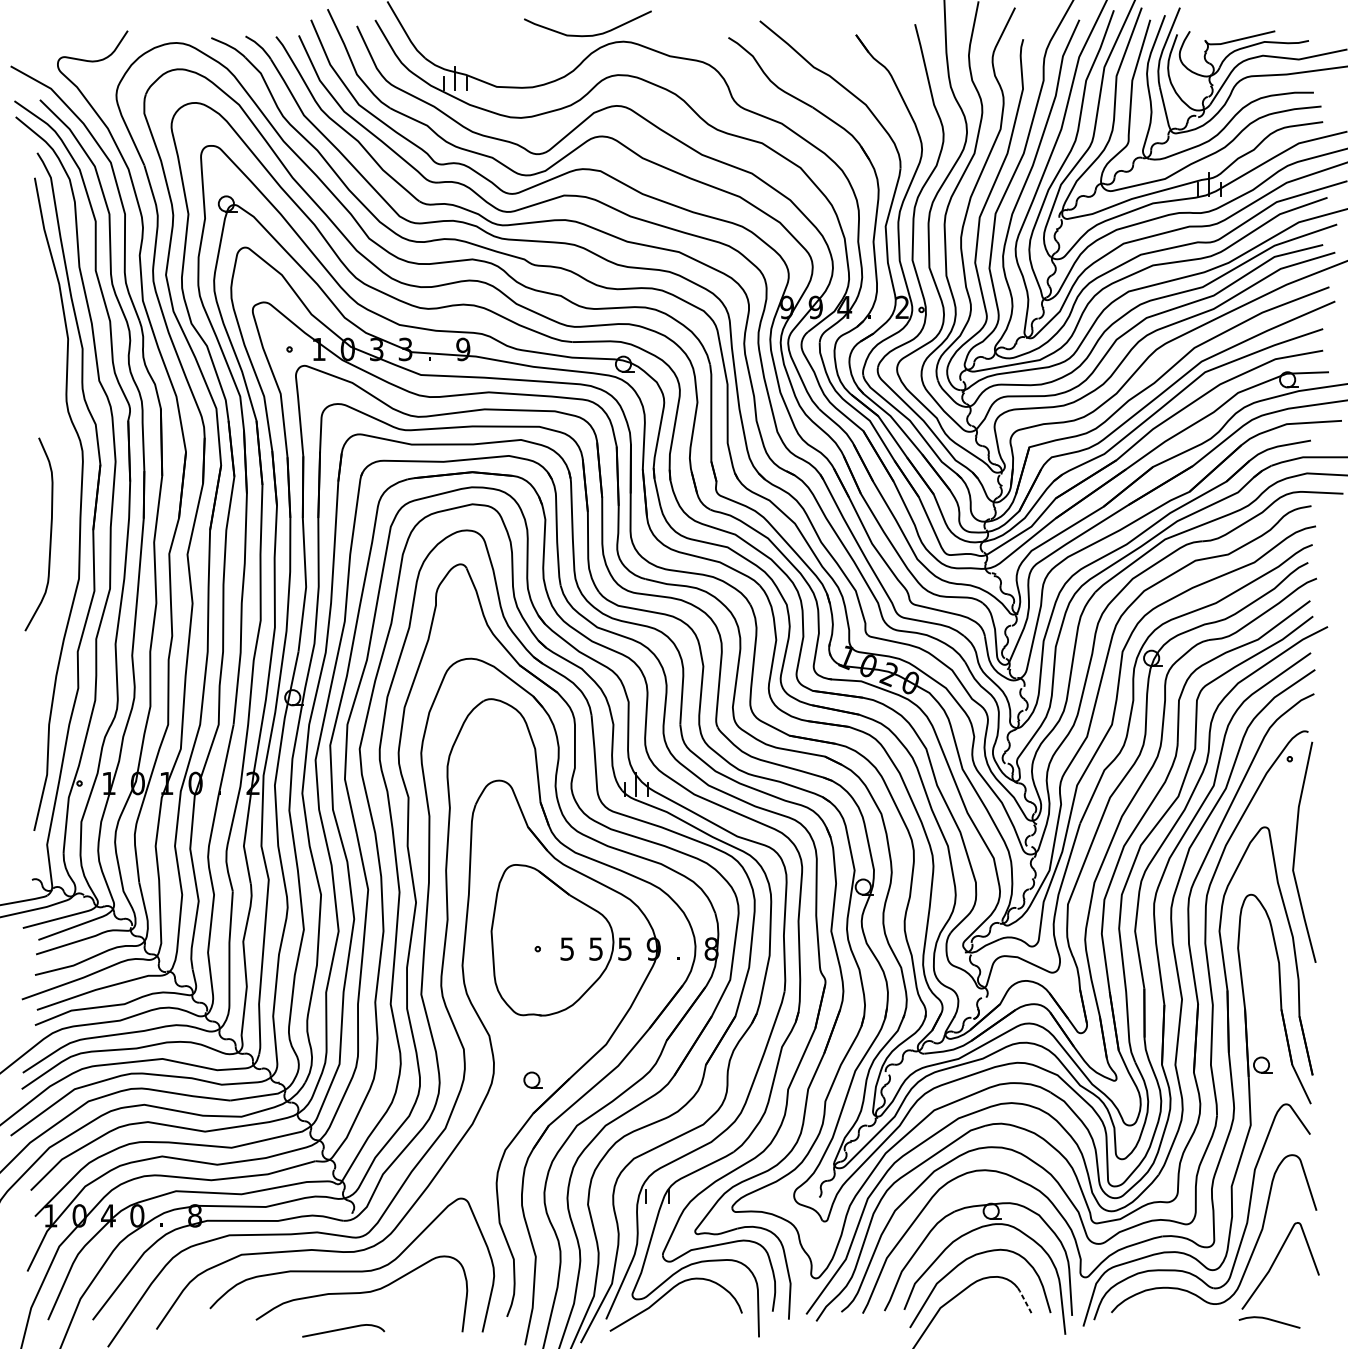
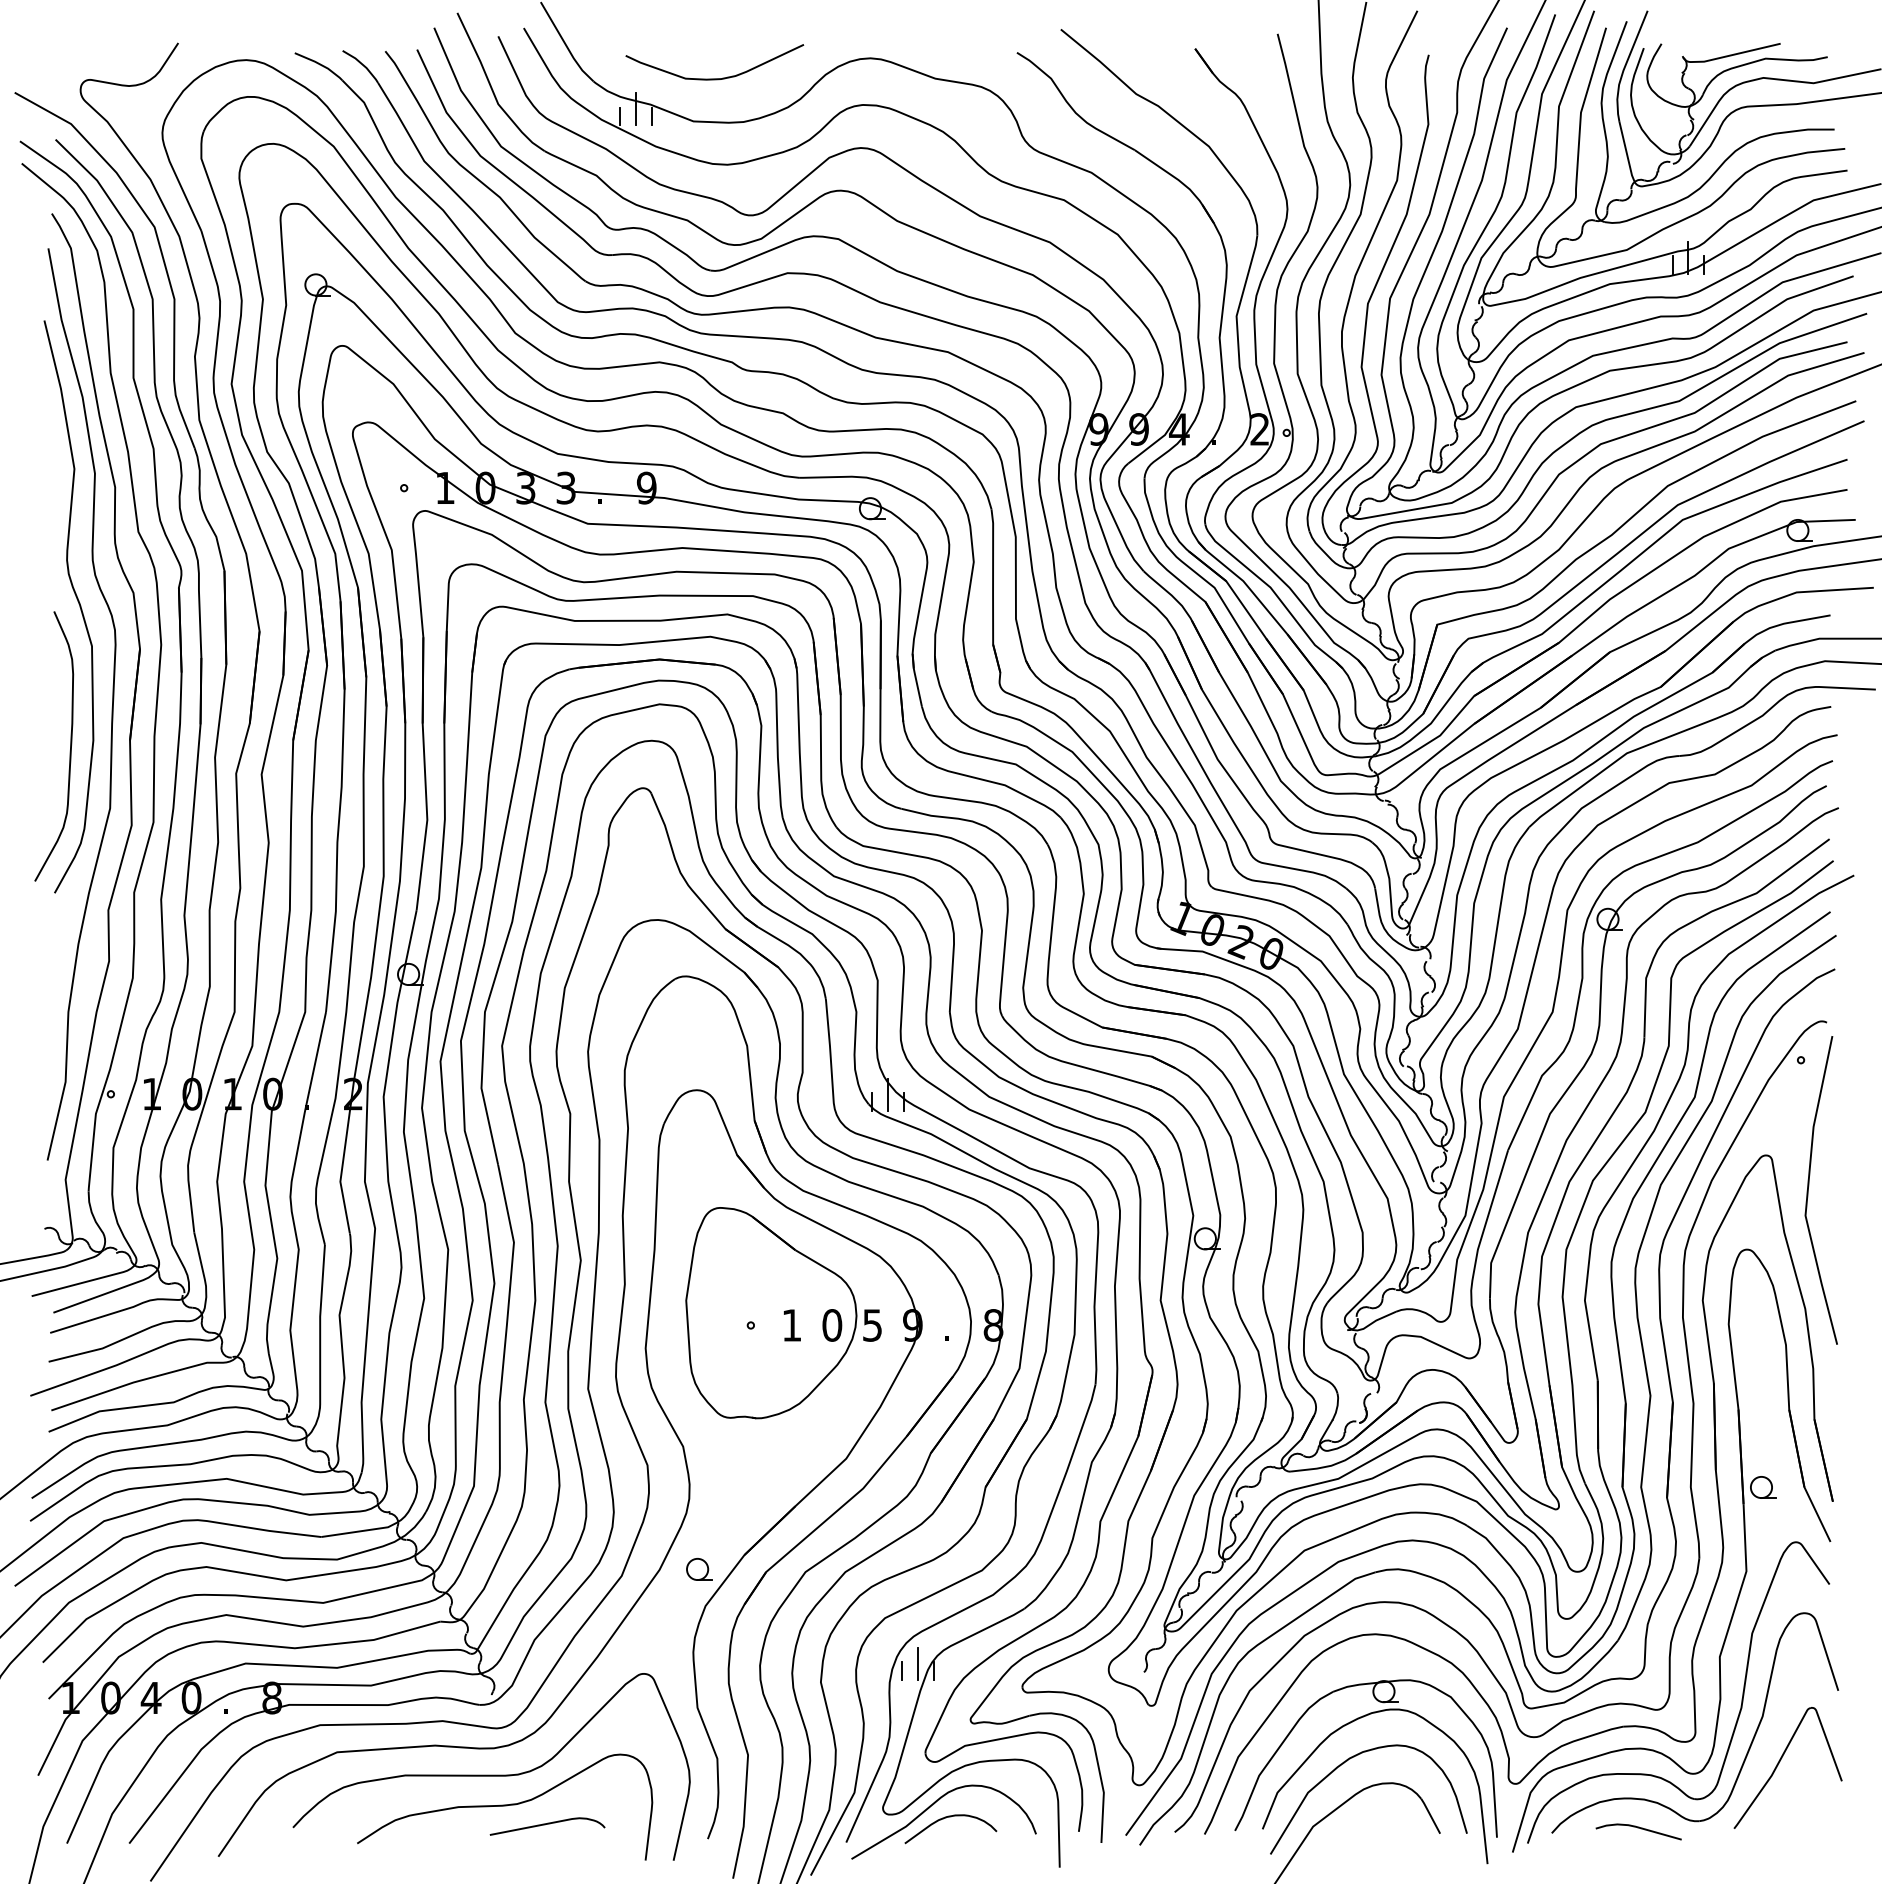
curve: (587, 35) -> (714, 78), moved
curve: (56, 432) -> (78, 604), added
text: (566, 949) -> (791, 1325), 5 -> 1
text: (596, 949) -> (832, 1325), 5 -> 0
part: (533, 1080) -> (699, 1569), moved
line: (657, 1191) -> (917, 1663), added
line: (1024, 1300) -> (1430, 1815), dashed -> solid
curve: (677, 1302) -> (946, 1818), added
curve: (1269, 1320) -> (1638, 1828), moved
curve: (343, 1329) -> (547, 1824), moved

